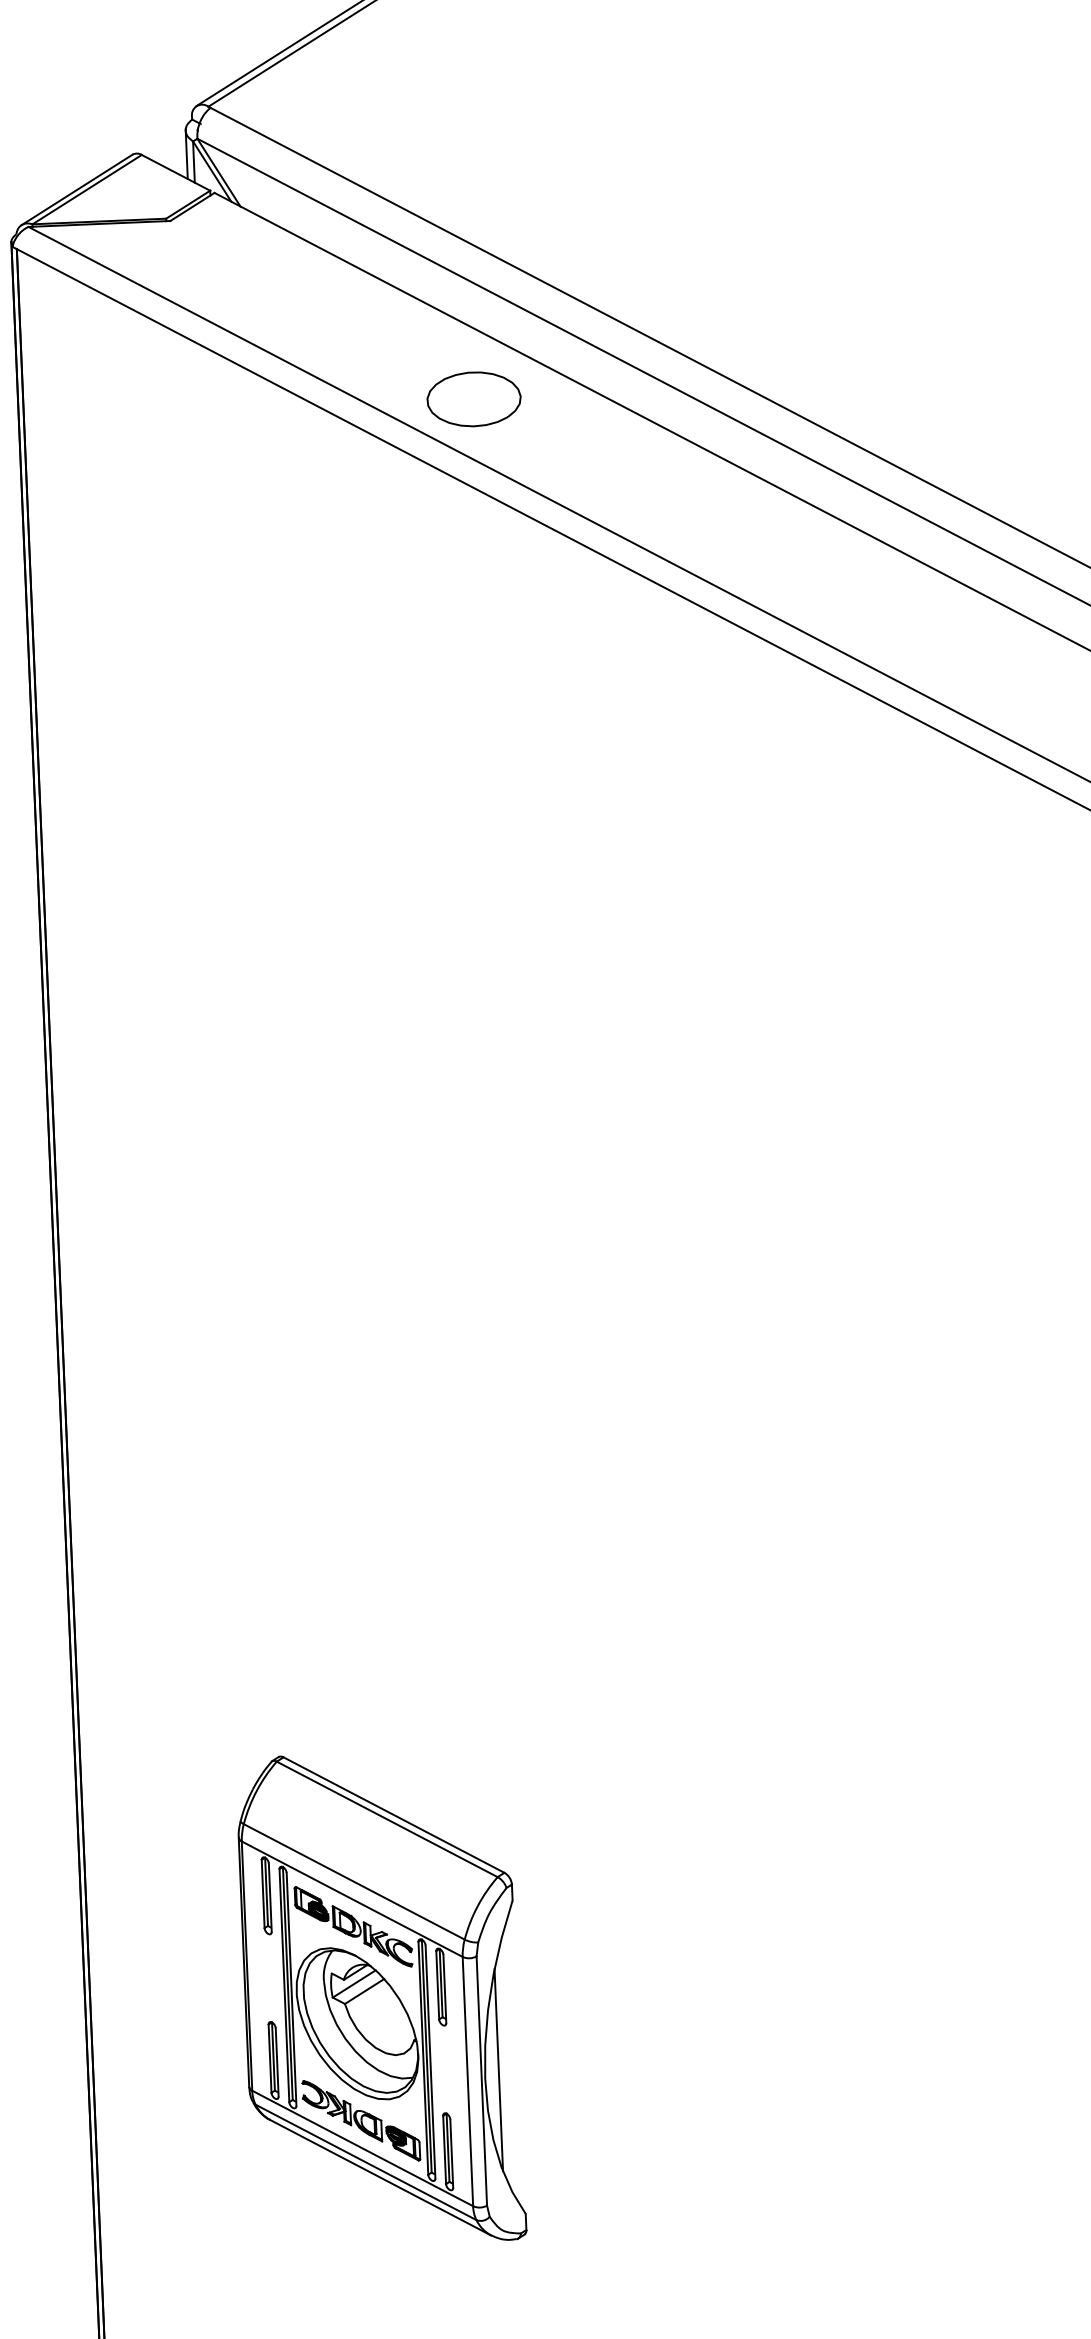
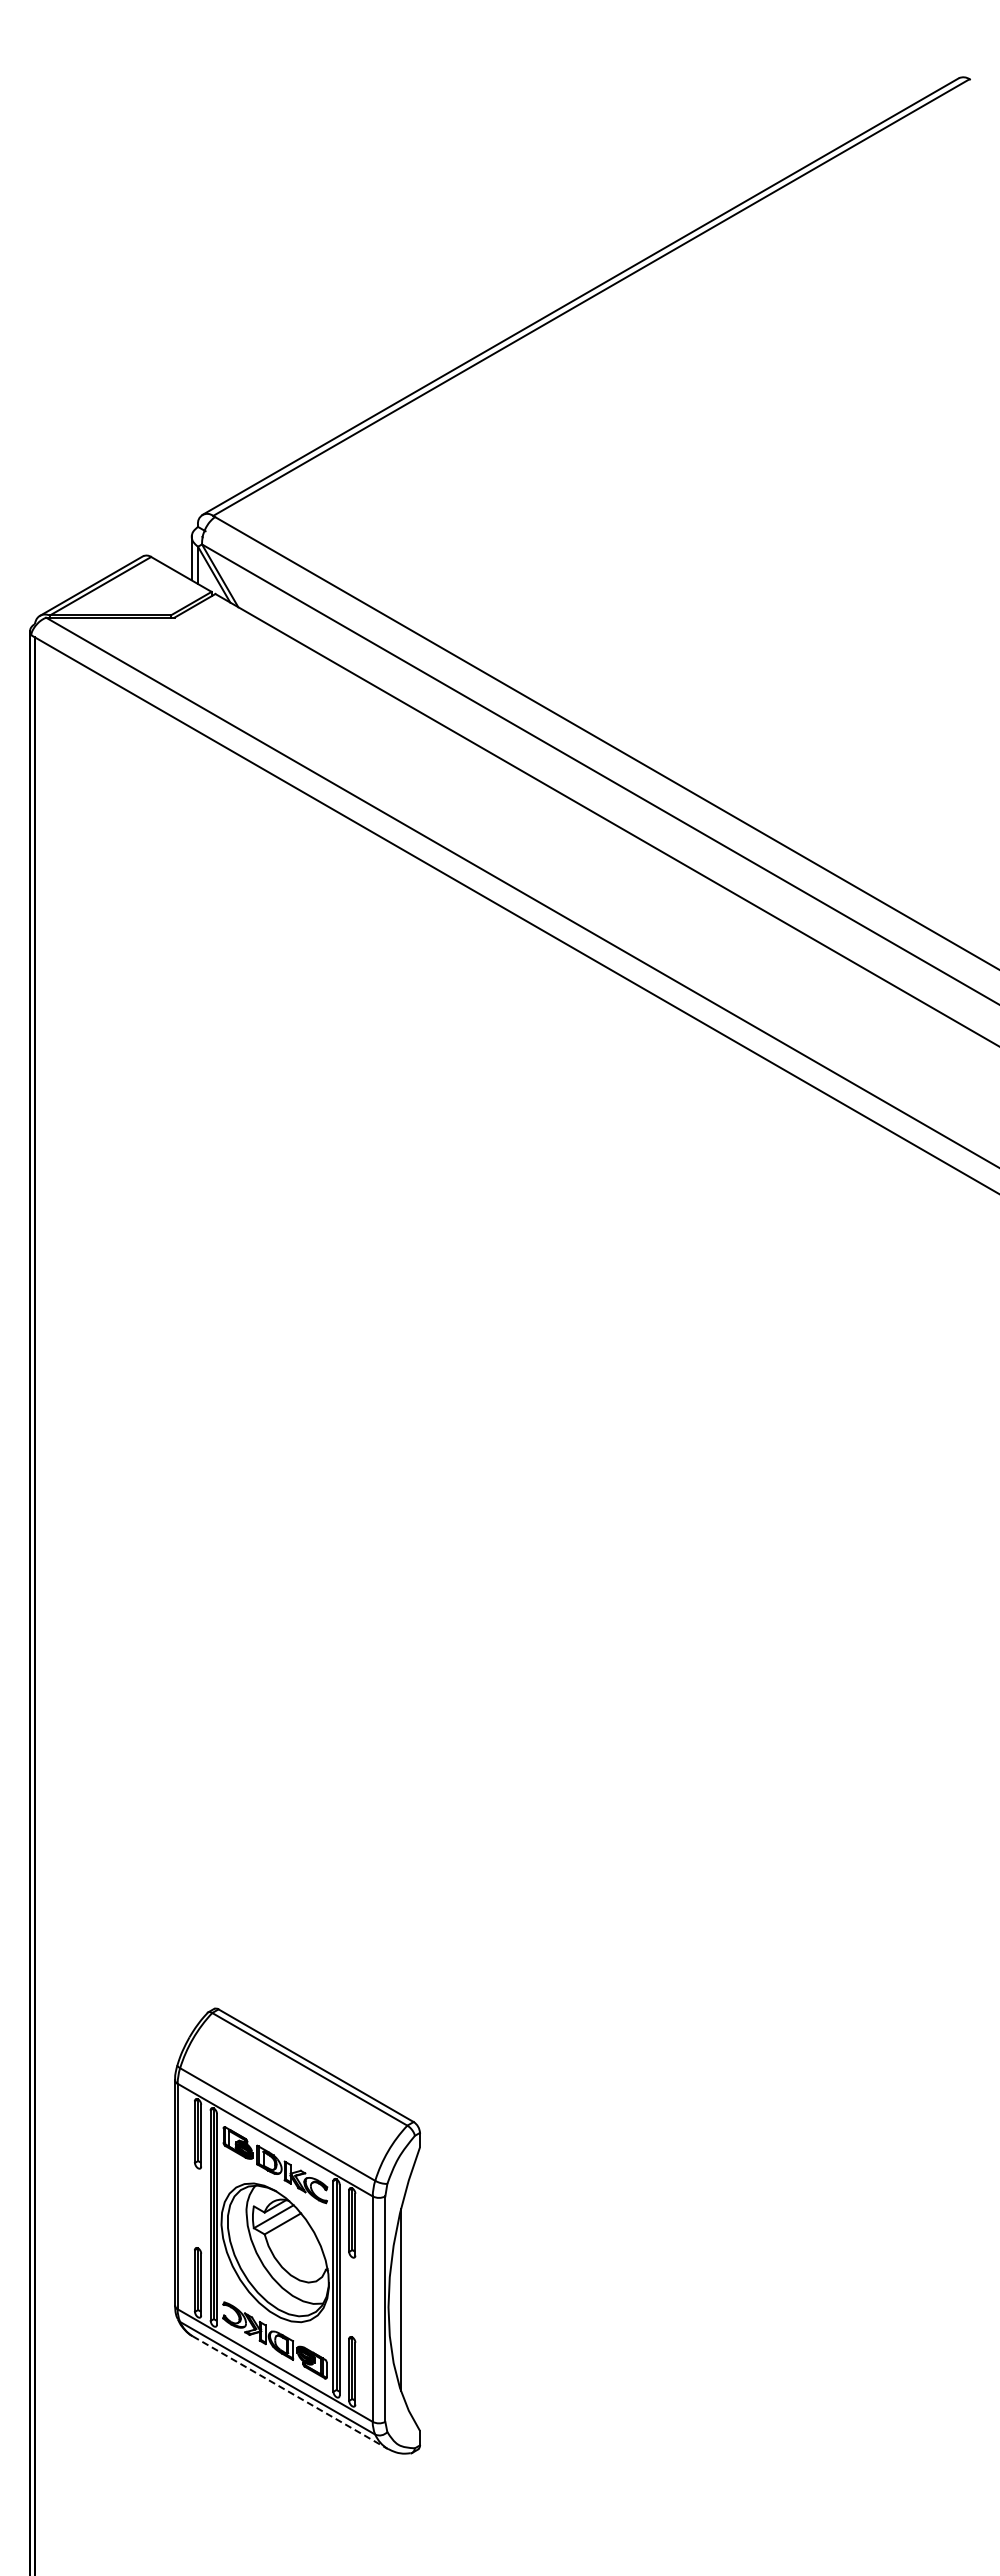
part: (474, 399) -> (442, 790), removed
line: (380, 2177) -> (290, 2392), solid -> dashed

